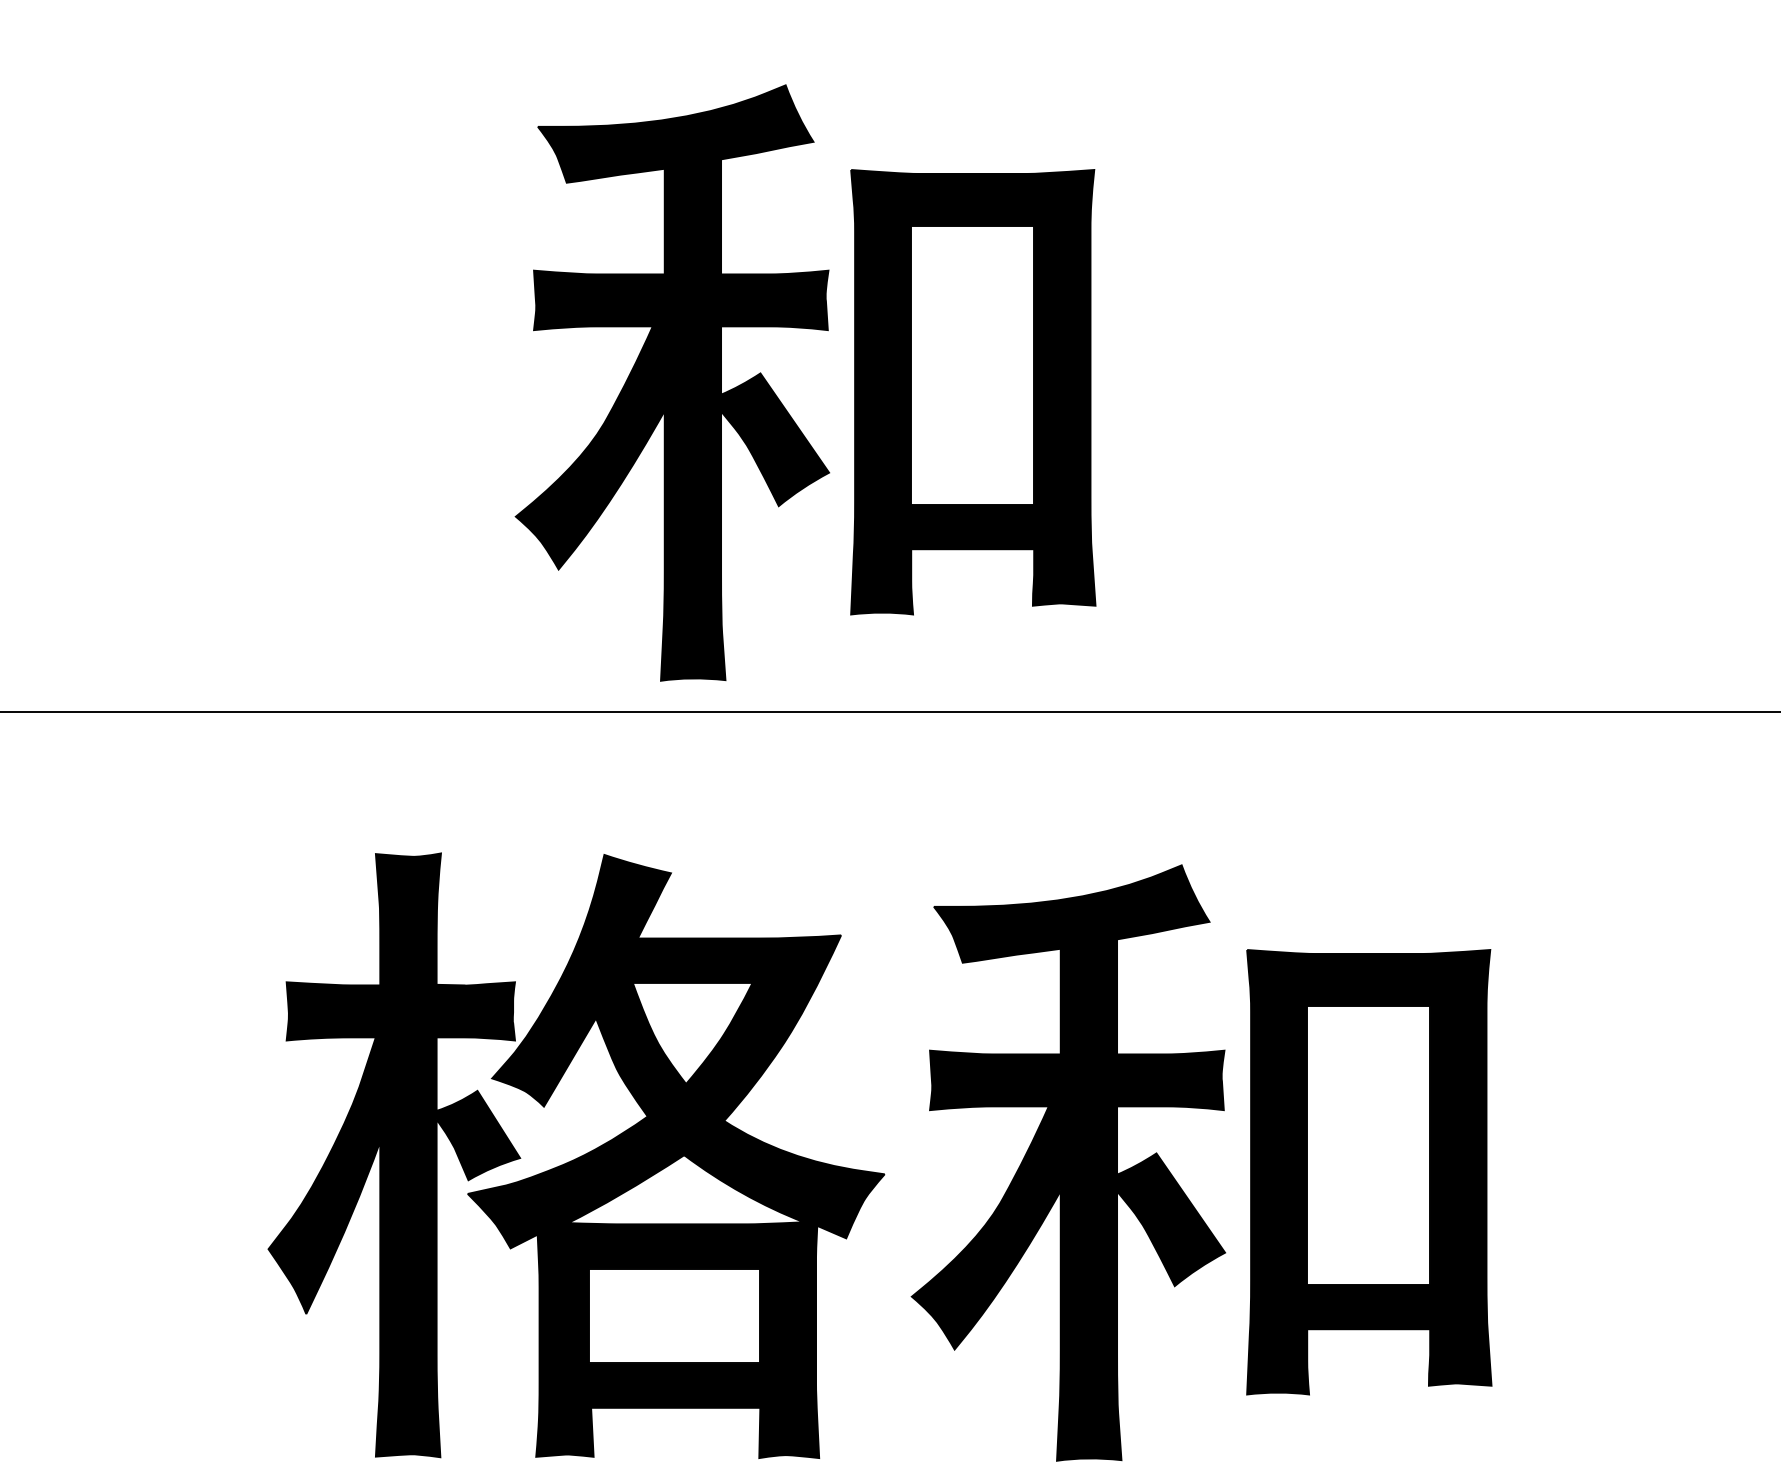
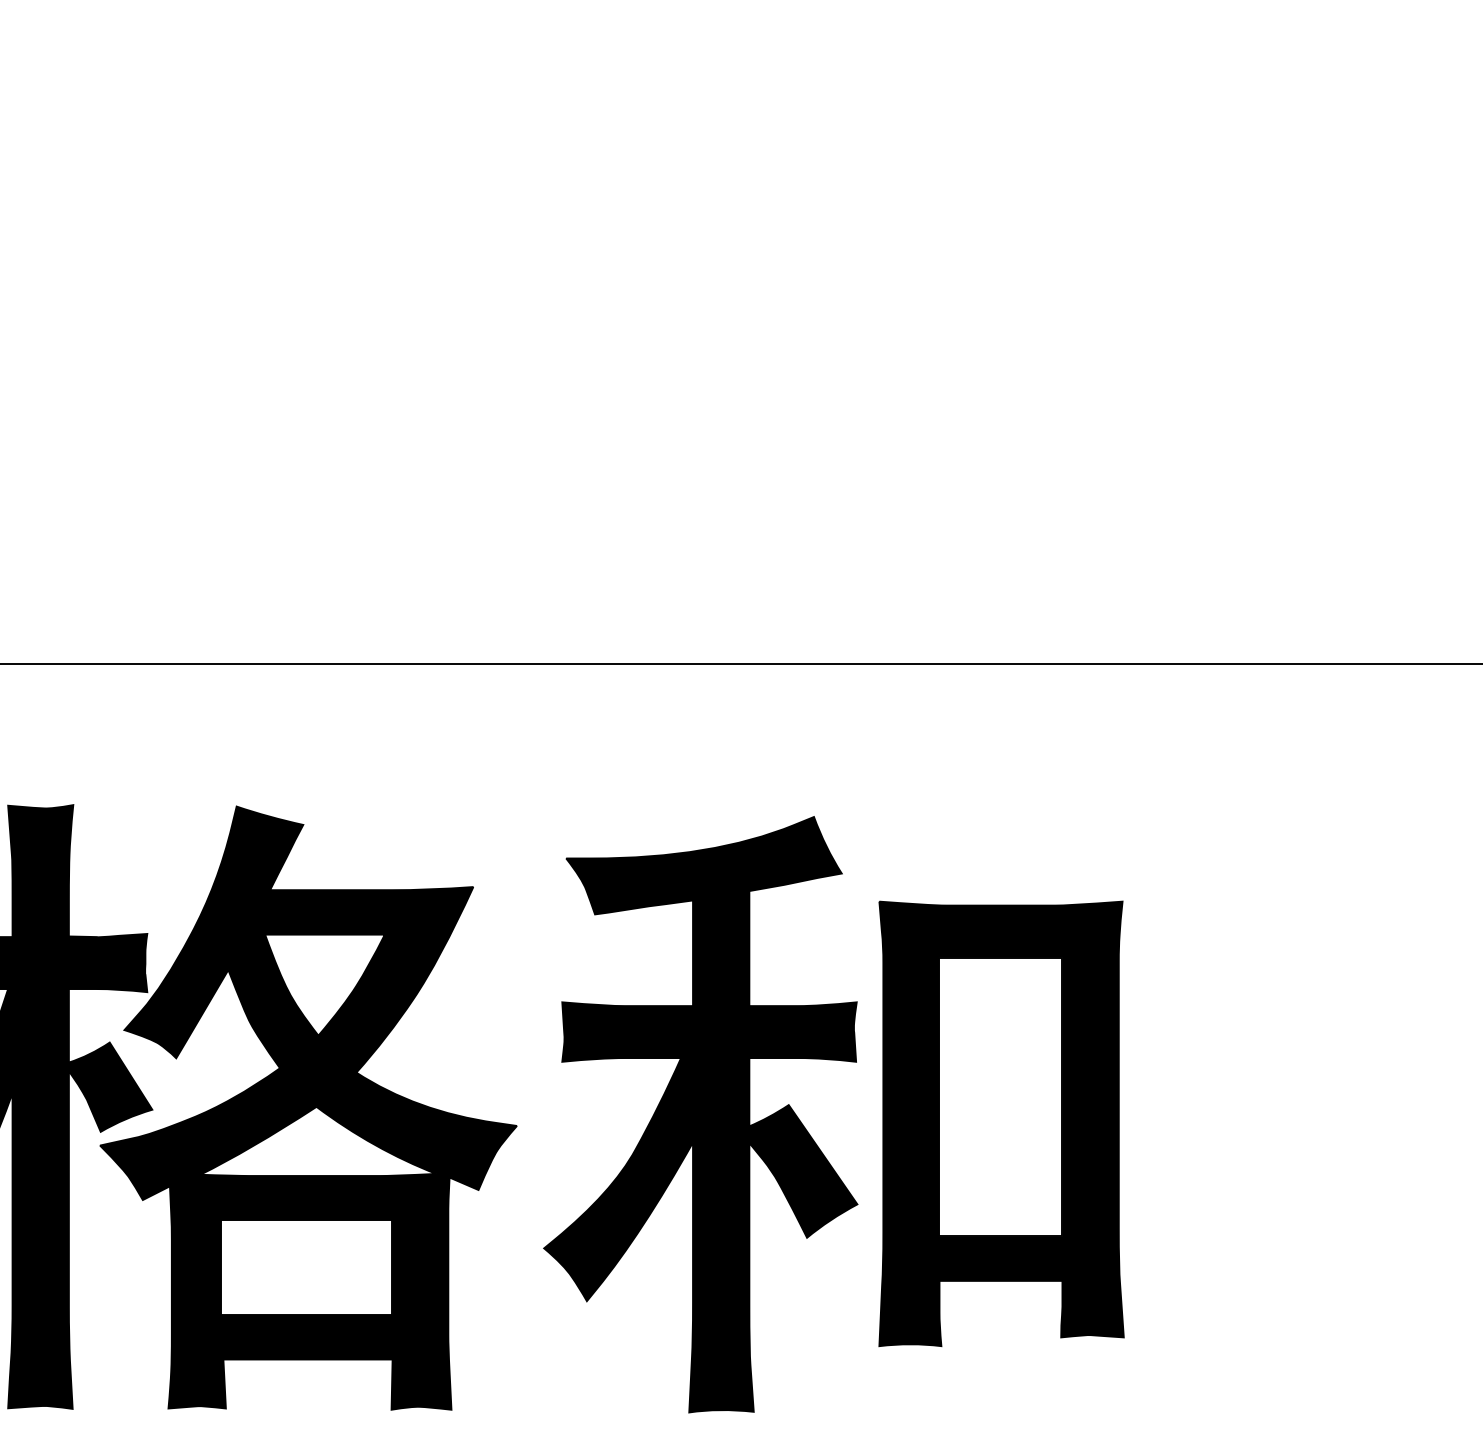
part: (780, 400) -> (412, 352), removed

